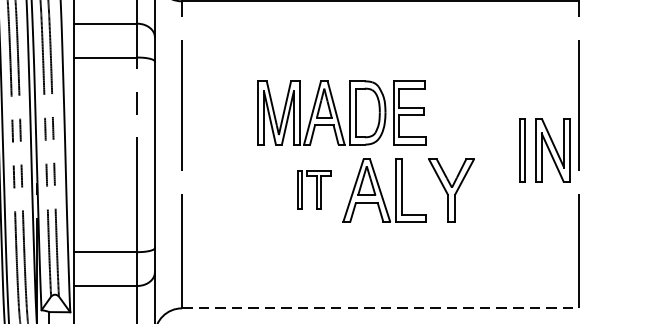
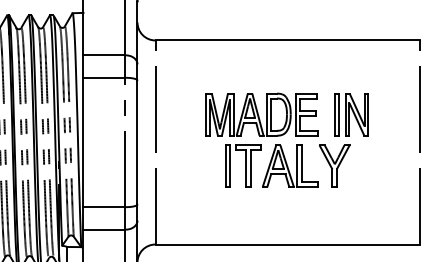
part: (544, 150) -> (351, 114), moved
part: (314, 189) -> (243, 165), size x1.67
line: (382, 308) -> (288, 244), dashed -> solid

